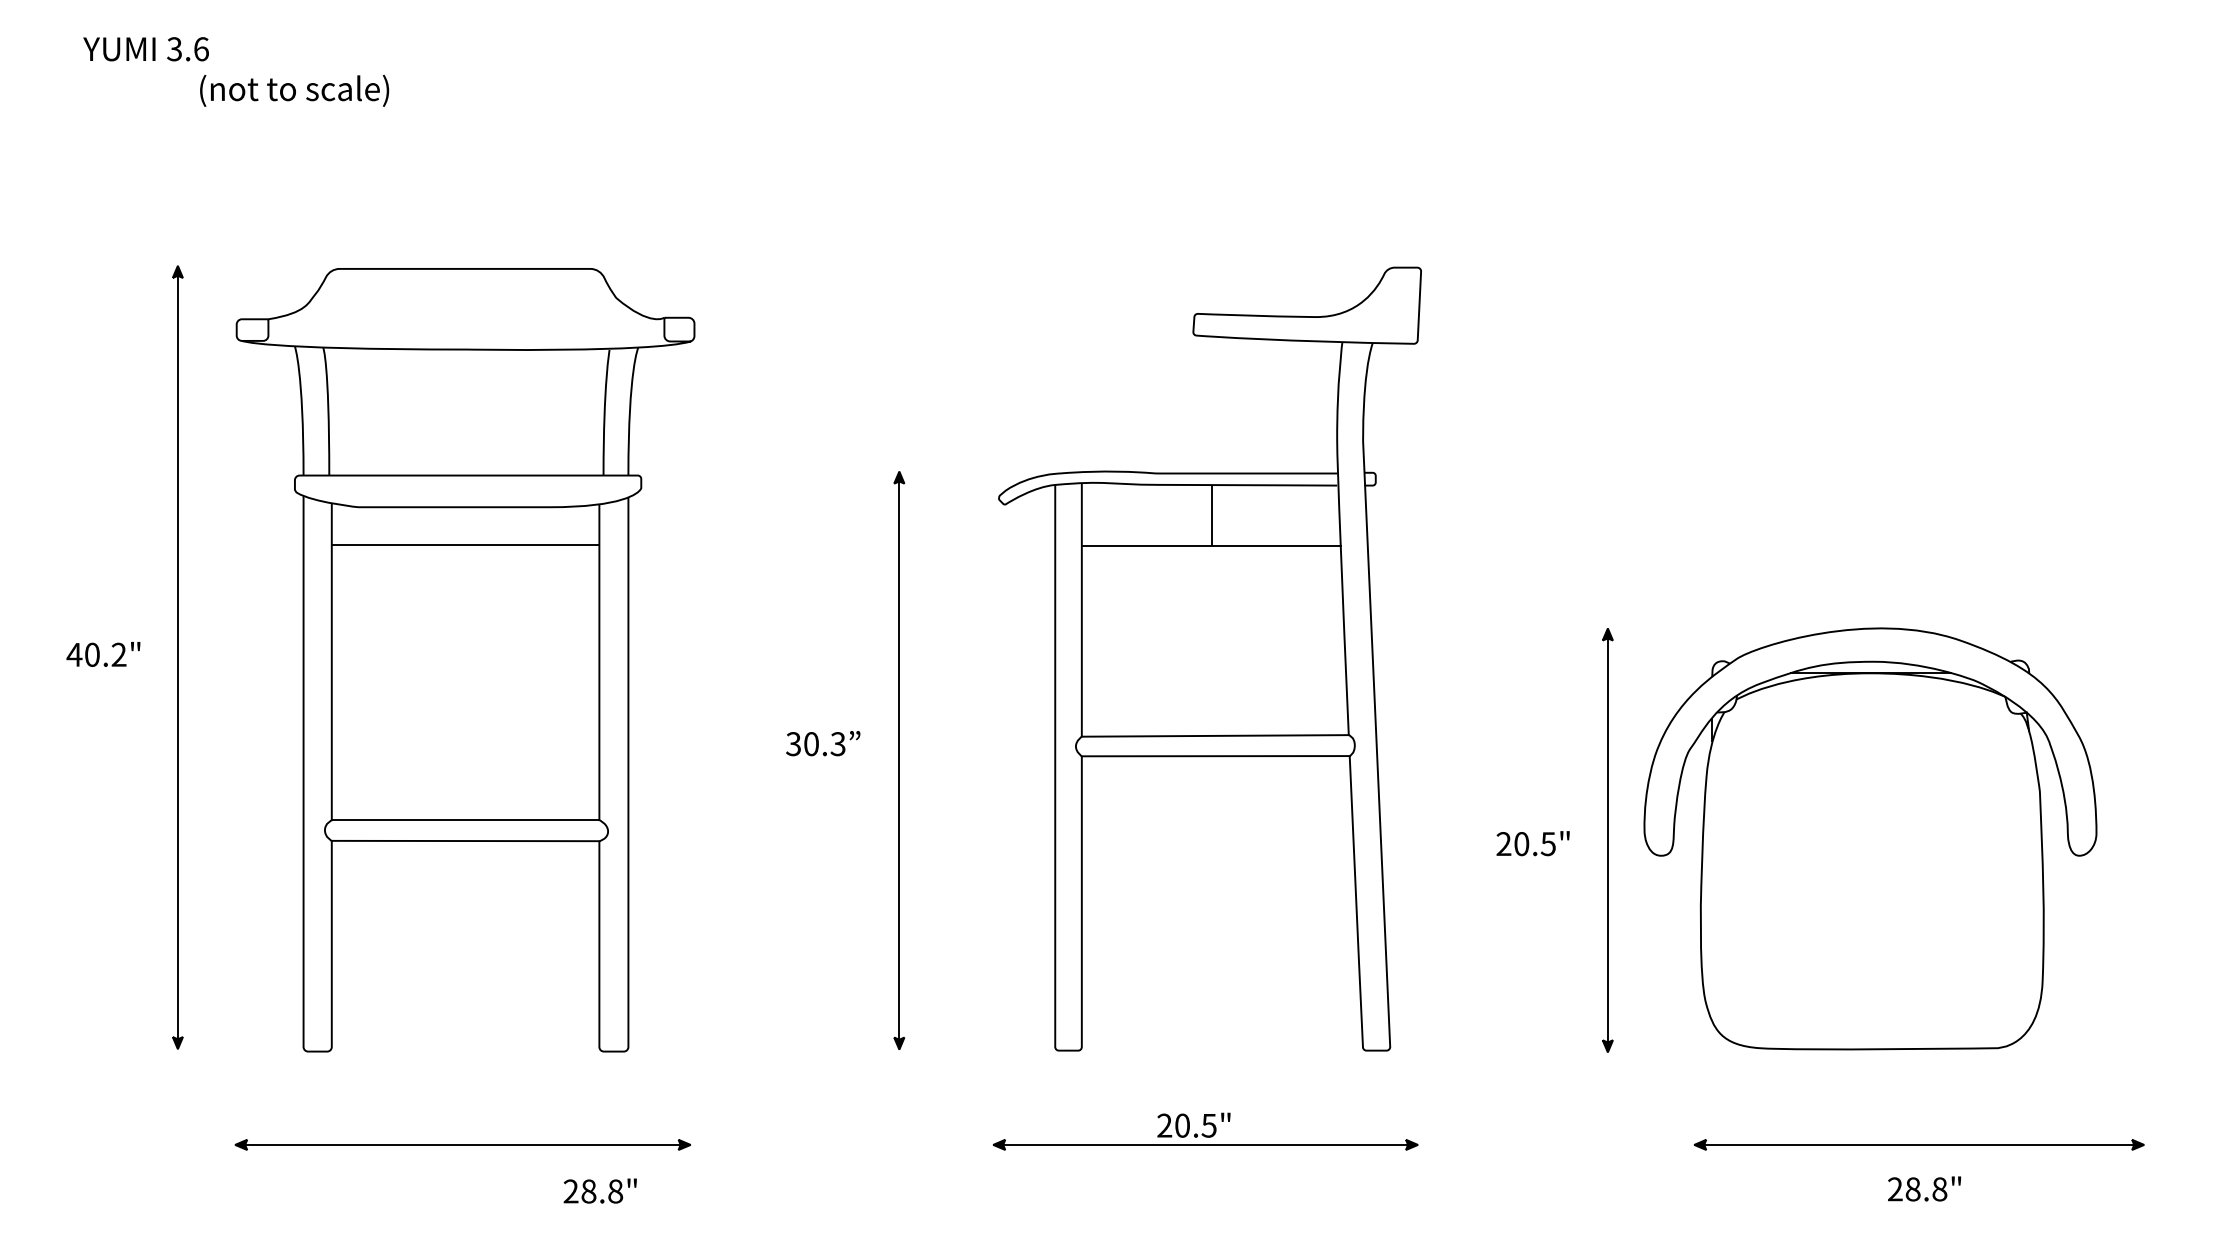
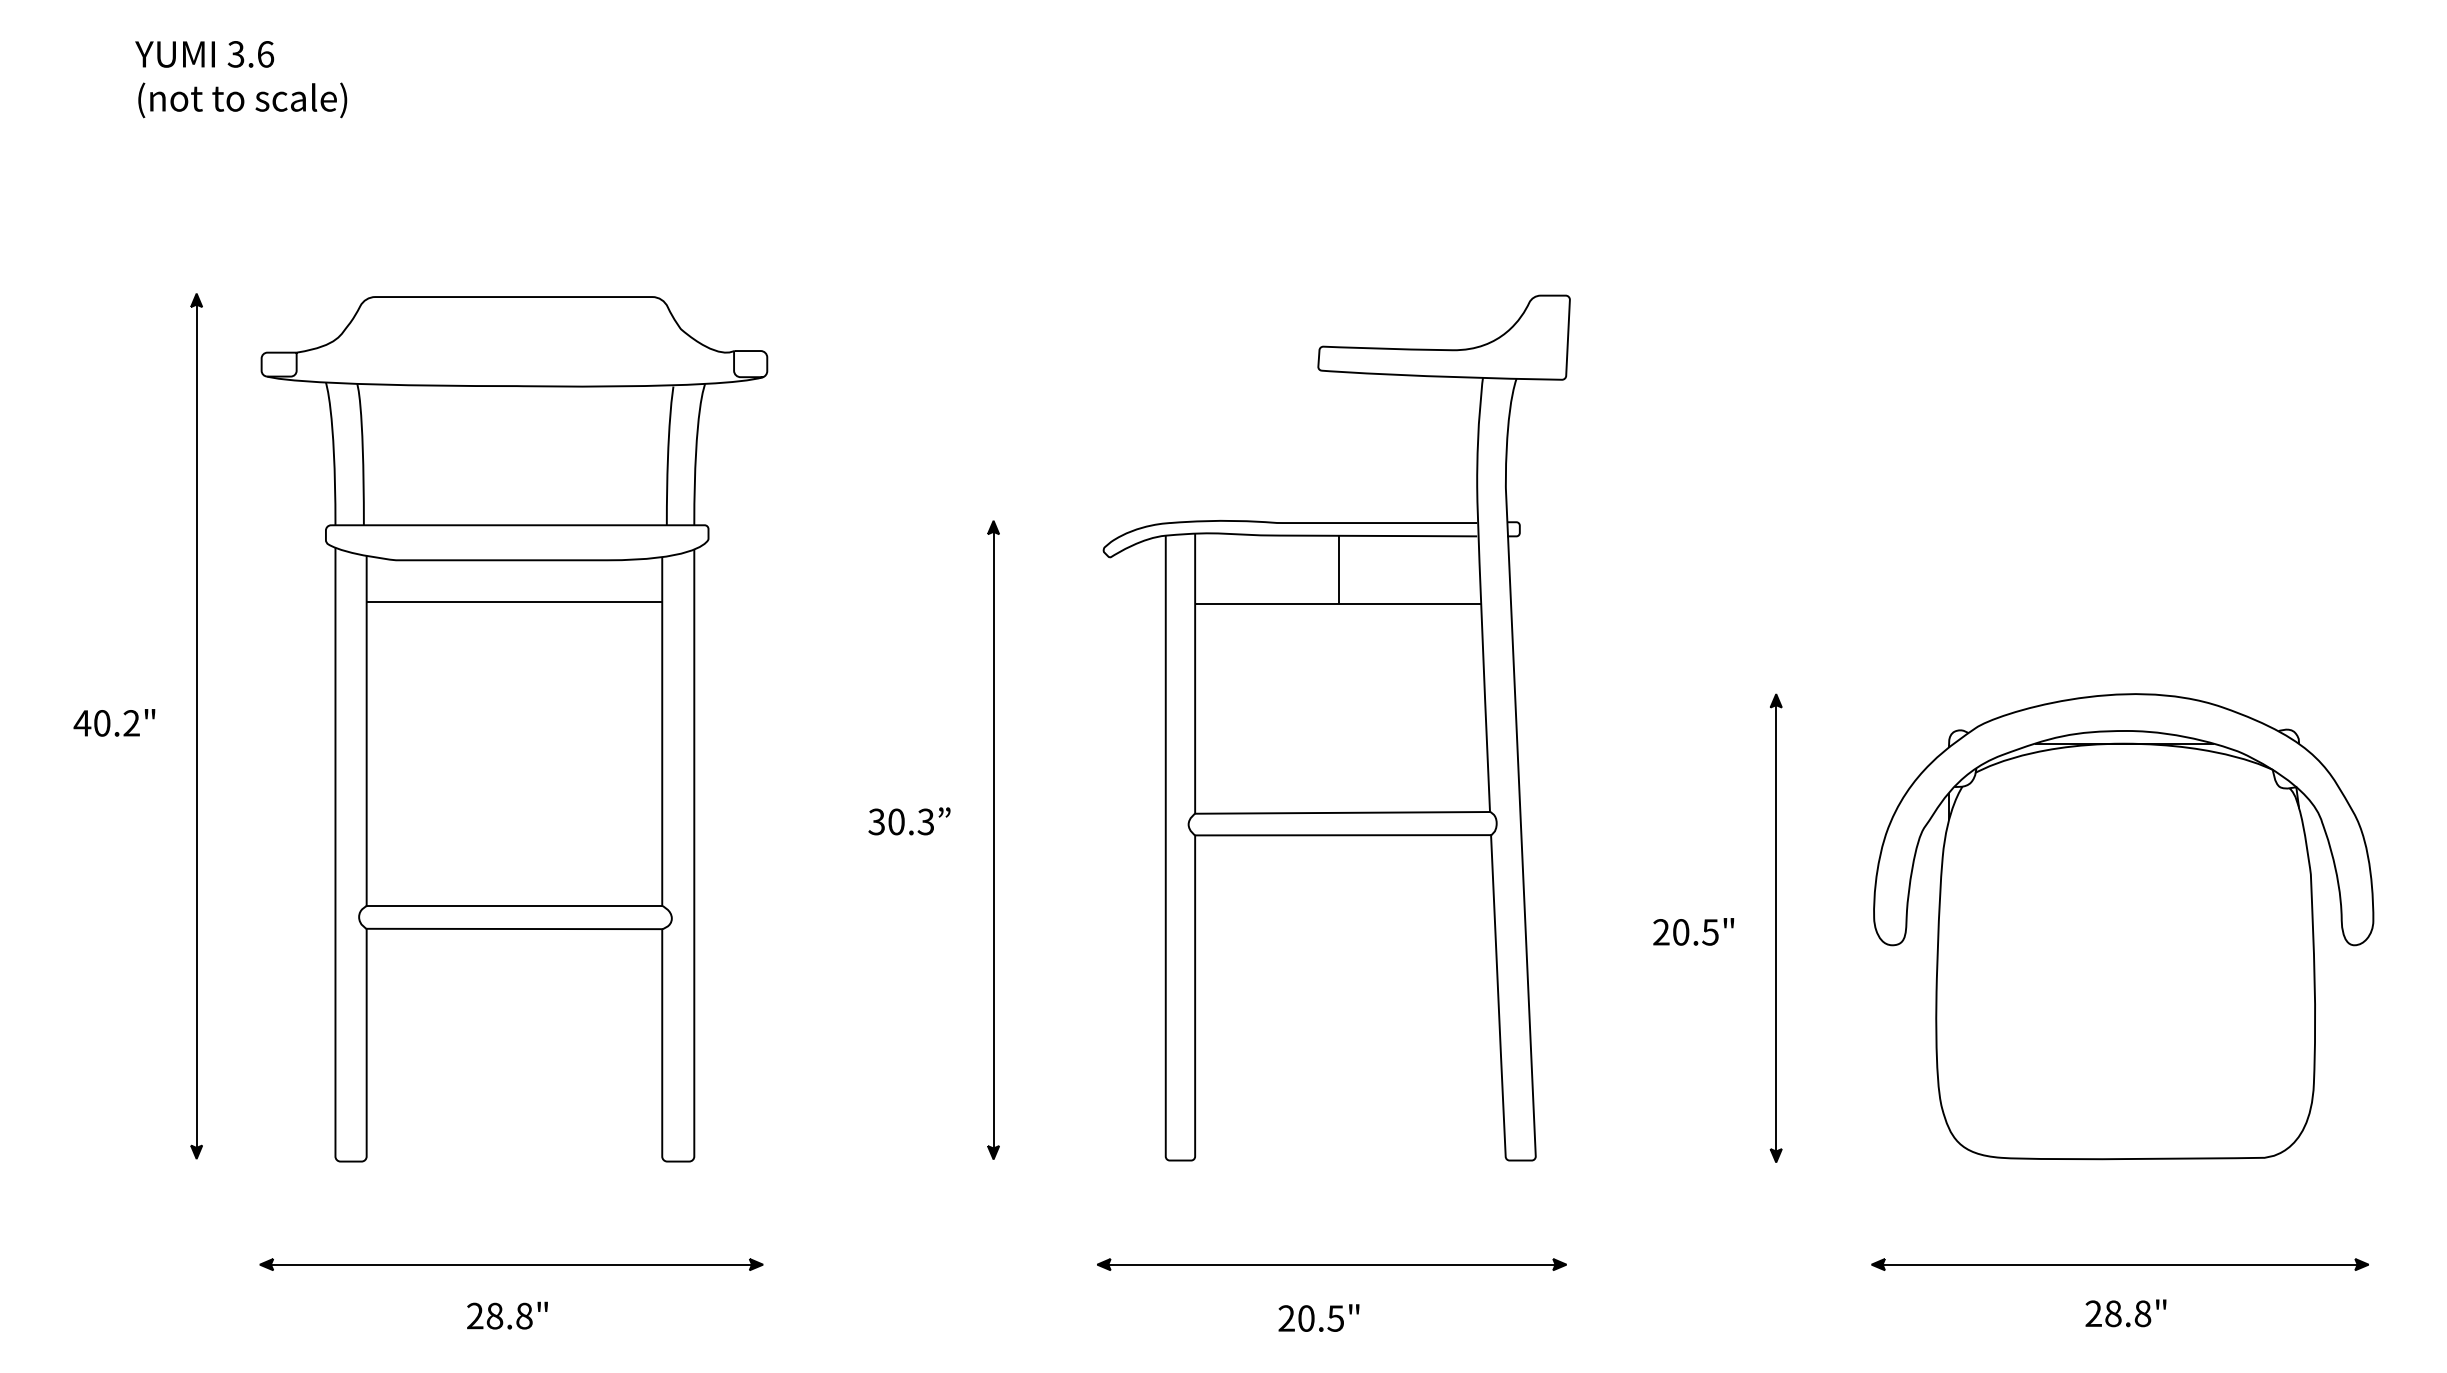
text: (145, 49) -> (203, 54), moved
text: (294, 90) -> (242, 99), moved
part: (1870, 838) -> (2123, 926), moved
text: (1193, 1124) -> (1318, 1317), moved
text: (599, 1190) -> (506, 1315), moved

